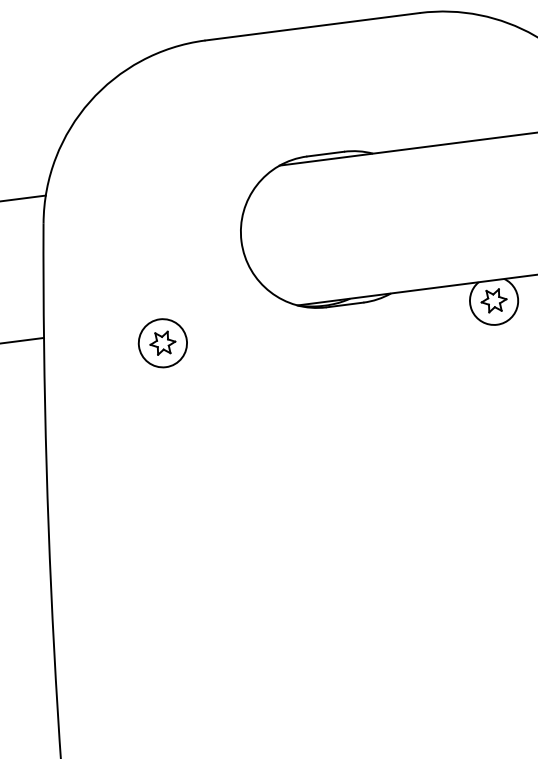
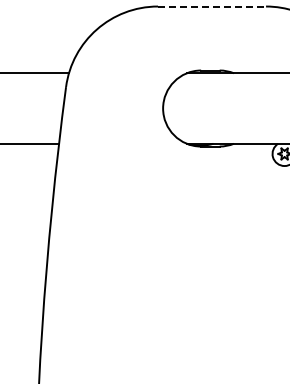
line: (313, 26) -> (212, 6), solid -> dashed
part: (162, 342) -> (117, 153), removed

